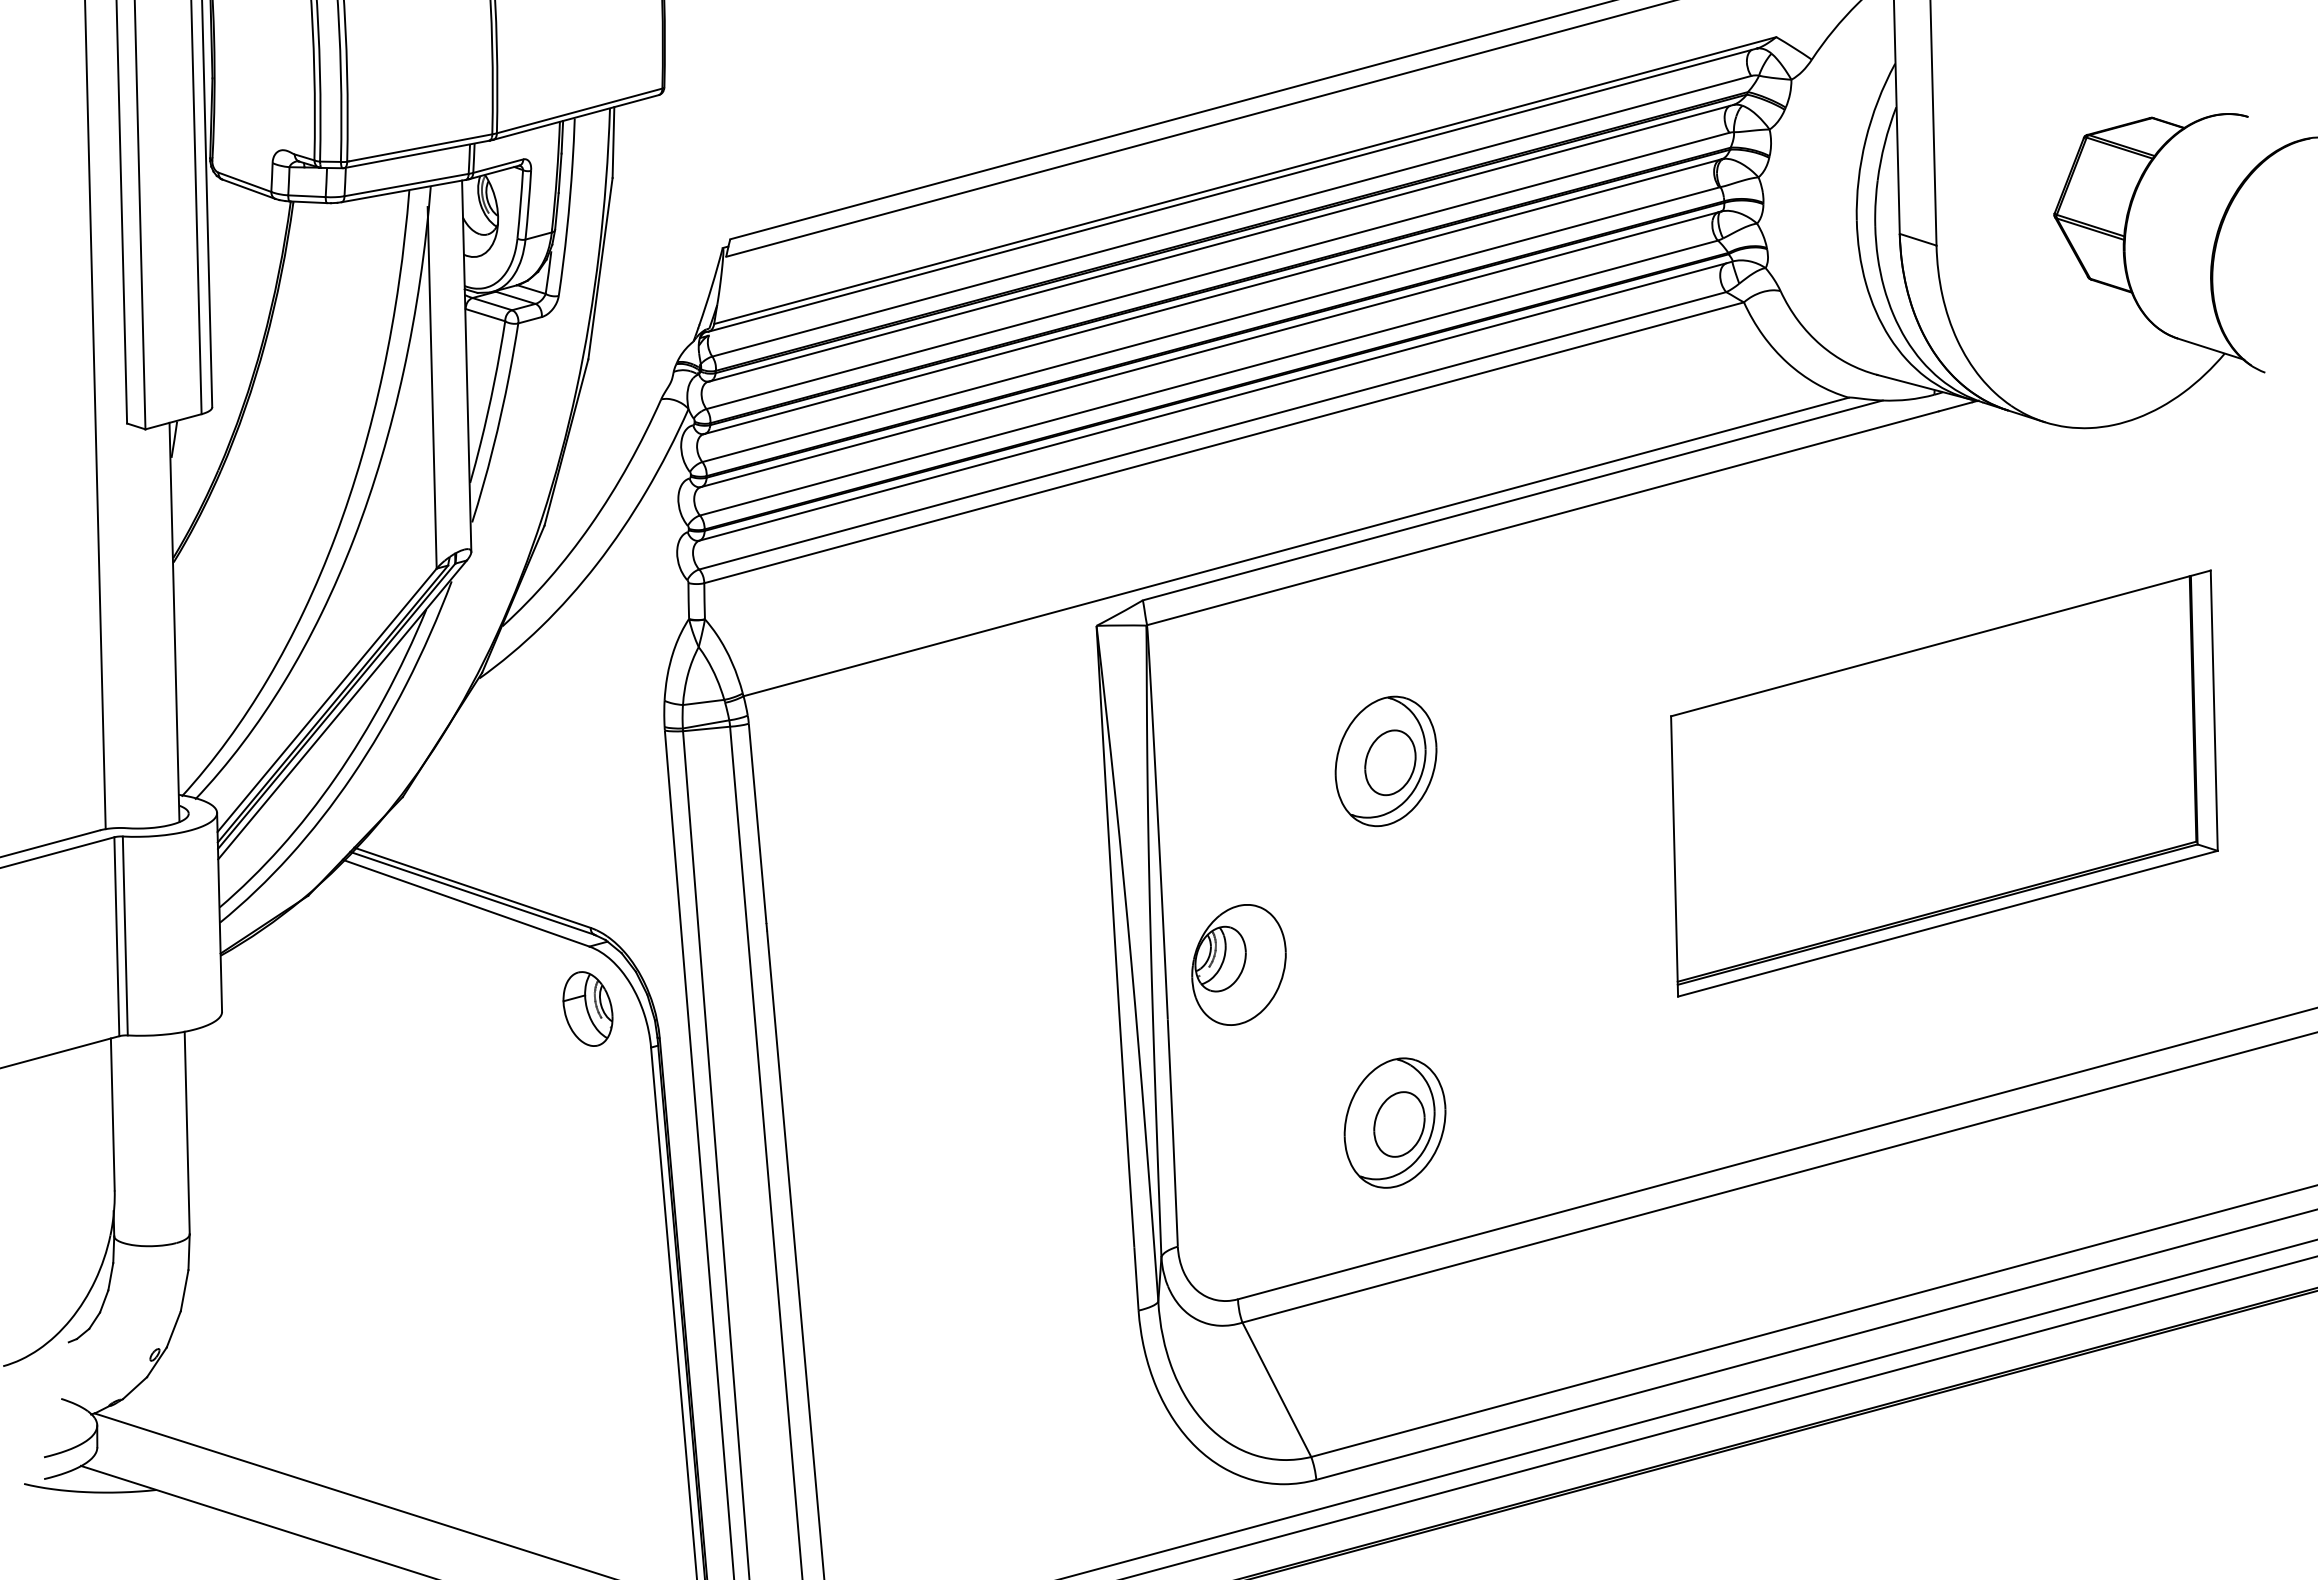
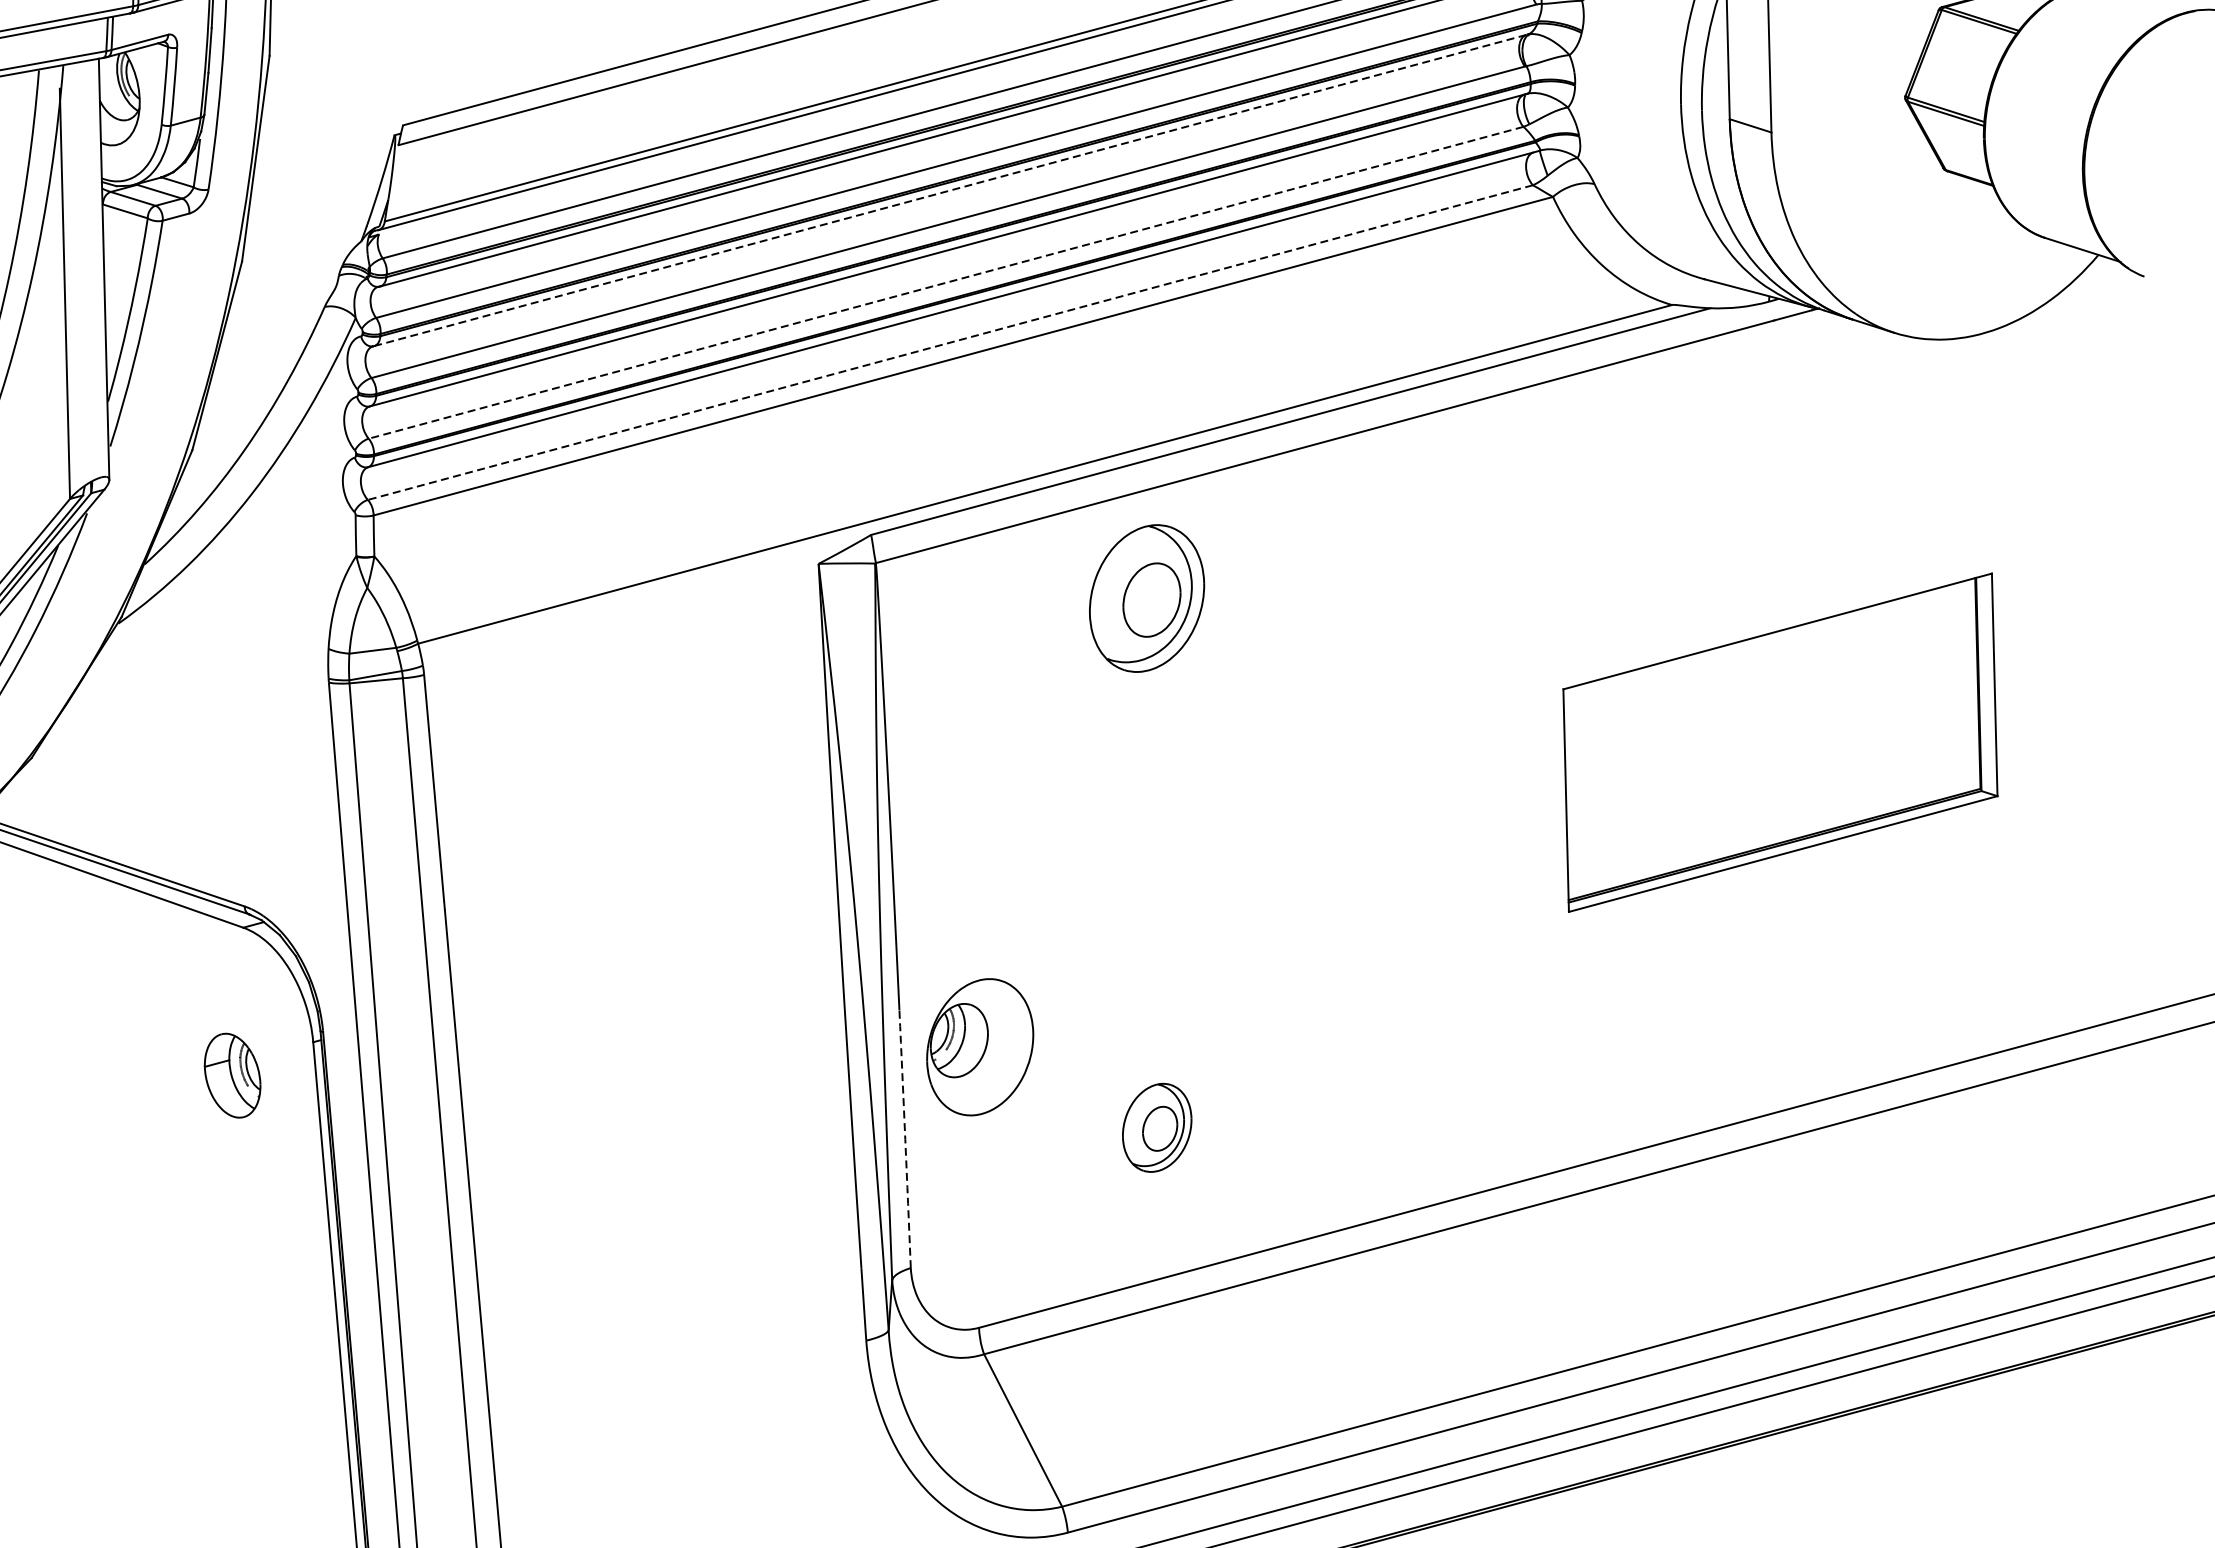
line: (1213, 296) -> (951, 190), solid -> dashed
line: (1208, 378) -> (945, 283), solid -> dashed
line: (1212, 430) -> (950, 342), solid -> dashed
part: (1385, 761) -> (1146, 598), moved
part: (1944, 783) -> (1780, 742), size x0.7
part: (1238, 964) -> (979, 1046), moved
part: (587, 1008) -> (232, 1075), moved
part: (1394, 1122) -> (1156, 1127), size x0.6
arc: (1172, 1133) -> (904, 1139), solid -> dashed

